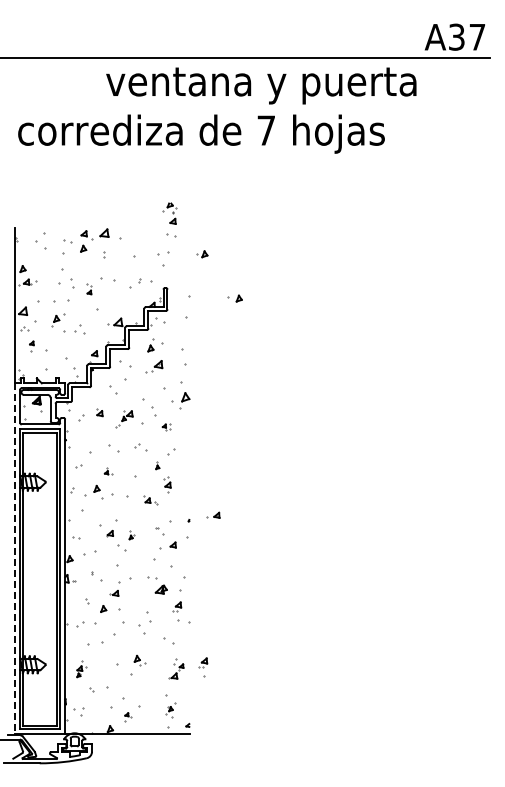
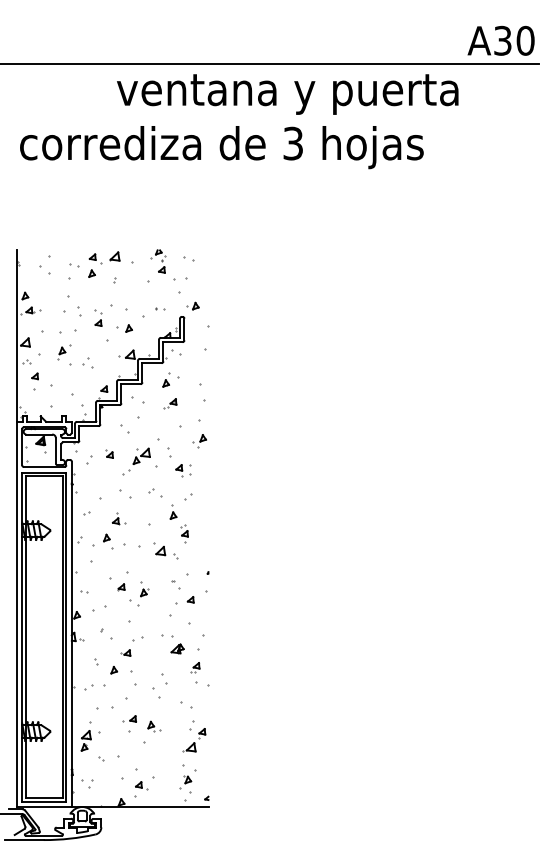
text: (477, 36) -> (525, 40), A37 -> A30
text: (266, 130) -> (293, 143), 7 -> 3
part: (169, 213) -> (158, 261), moved
part: (202, 254) -> (193, 306), moved
part: (145, 280) -> (160, 308), size x0.62
part: (89, 289) -> (98, 318), size x1.43
part: (234, 298) -> (123, 328), moved
part: (31, 346) -> (34, 381), size x1.43
part: (154, 366) -> (170, 403), size x0.71
part: (181, 400) -> (199, 440), size x0.71
part: (124, 419) -> (137, 461), size x1.43
part: (166, 427) -> (183, 470), size x1.67
part: (157, 465) -> (173, 512), size x1.67
part: (108, 471) -> (119, 518), size x1.67
part: (150, 500) -> (165, 550), size x1.67
part: (213, 514) -> (129, 718), moved
part: (131, 535) -> (144, 589), size x1.67
line: (15, 559) -> (17, 615), dashed -> solid
part: (125, 580) -> (138, 638), size x0.62
part: (203, 667) -> (224, 734), removed
part: (176, 668) -> (194, 735), size x1.43
part: (81, 669) -> (89, 736), size x1.67
part: (170, 709) -> (187, 780), size x1.43
part: (127, 716) -> (140, 788), size x1.67

